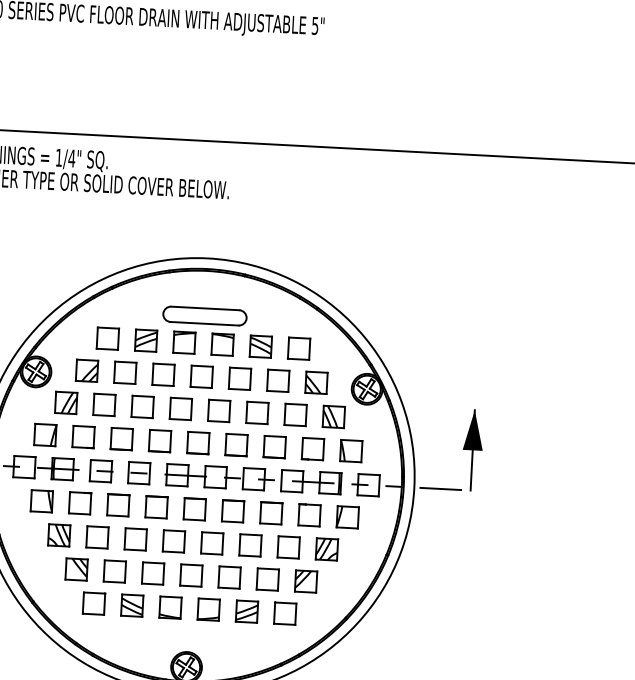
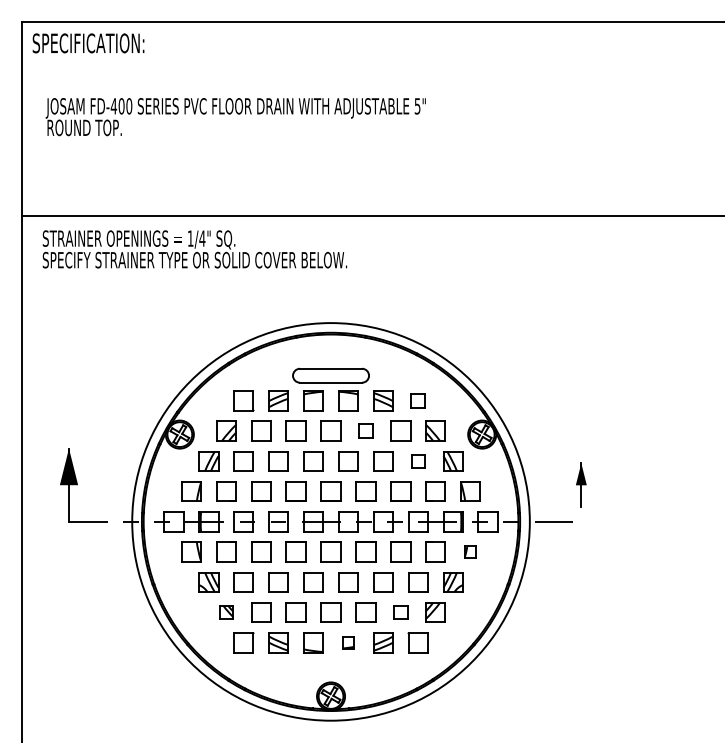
part: (298, 348) -> (417, 400), size x0.7
part: (239, 378) -> (365, 430), size x0.7
part: (295, 415) -> (418, 461), size x0.7
part: (473, 450) -> (581, 485), size x0.6
part: (347, 516) -> (470, 551), size x0.6
part: (76, 569) -> (226, 612), size x0.7
part: (267, 579) -> (400, 612), size x0.7
part: (208, 609) -> (348, 642), size x0.6

